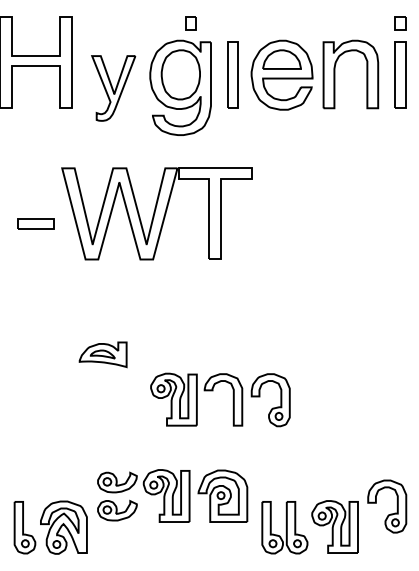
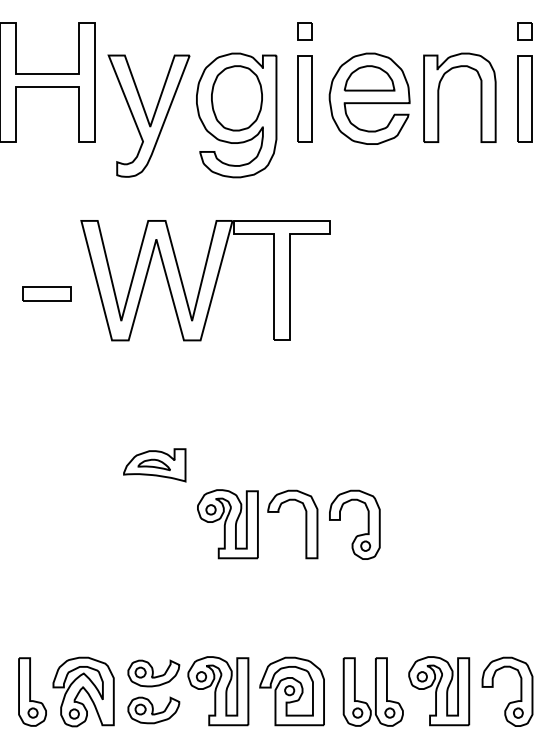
part: (190, 23) -> (304, 30), moved
part: (113, 88) -> (148, 116), size x1.43
part: (102, 354) -> (153, 464), moved
part: (172, 495) -> (225, 690), moved
part: (390, 513) -> (511, 700), moved

